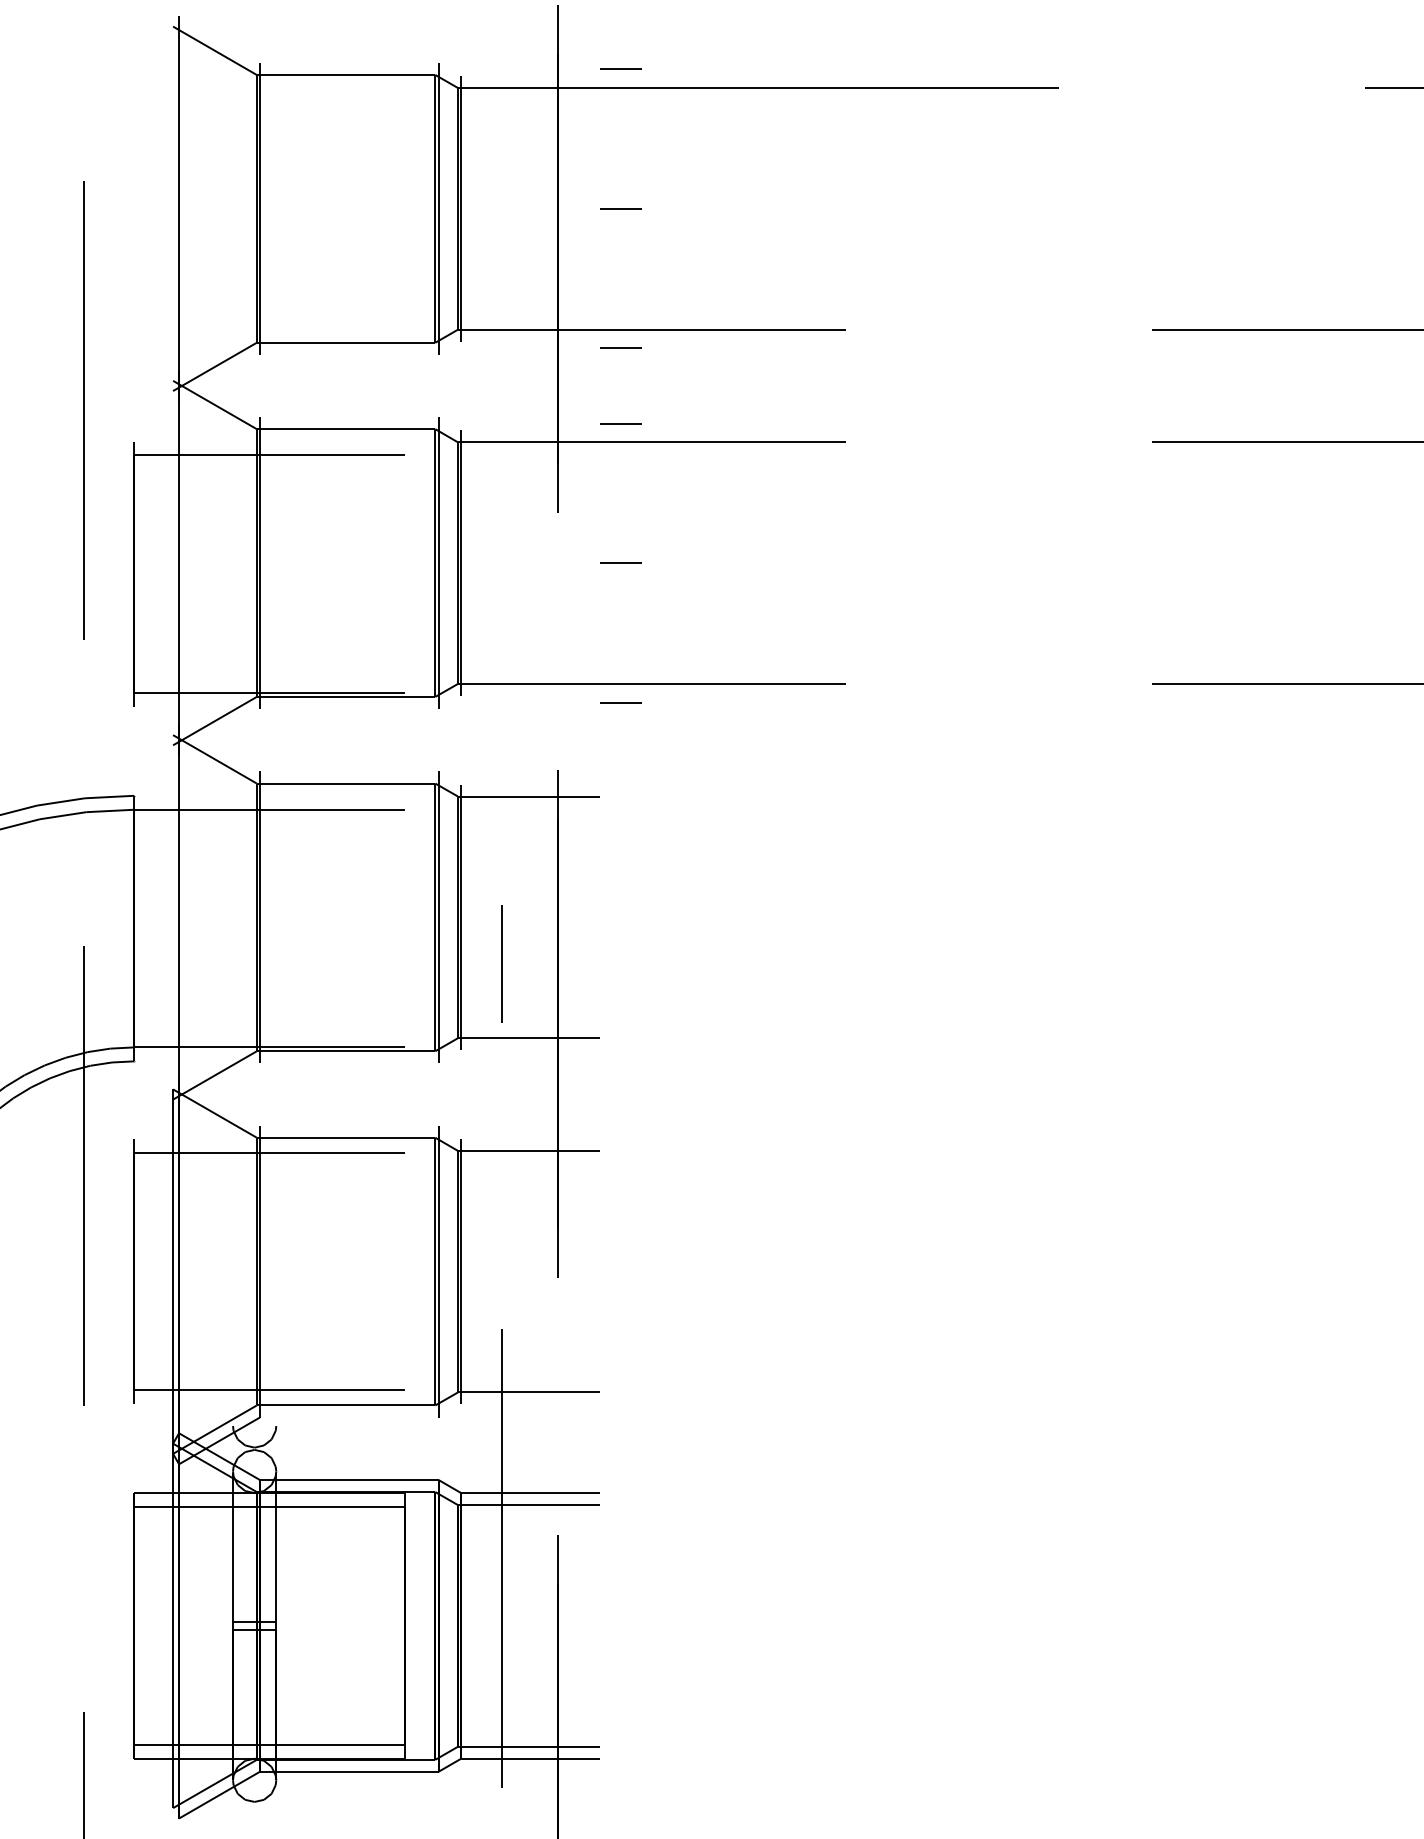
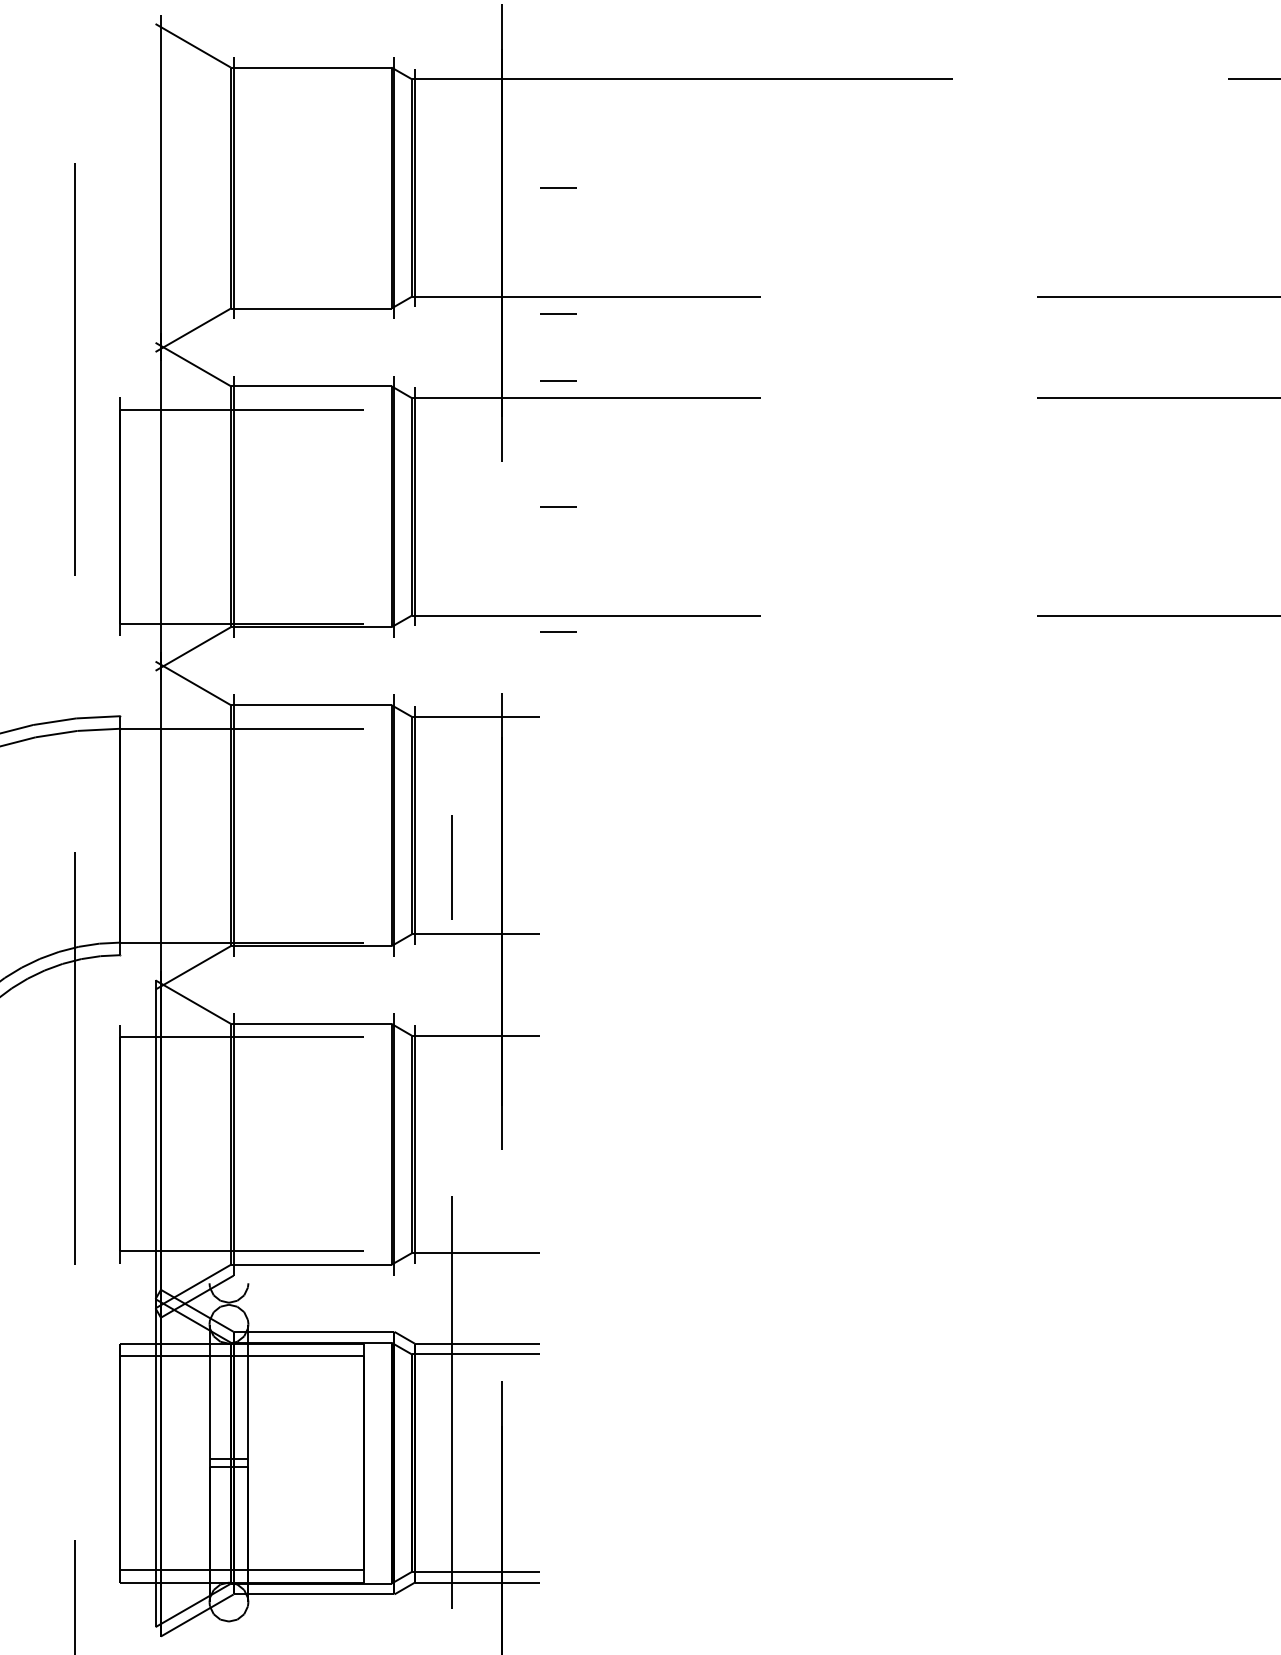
line: (620, 69) -> (558, 62), removed

